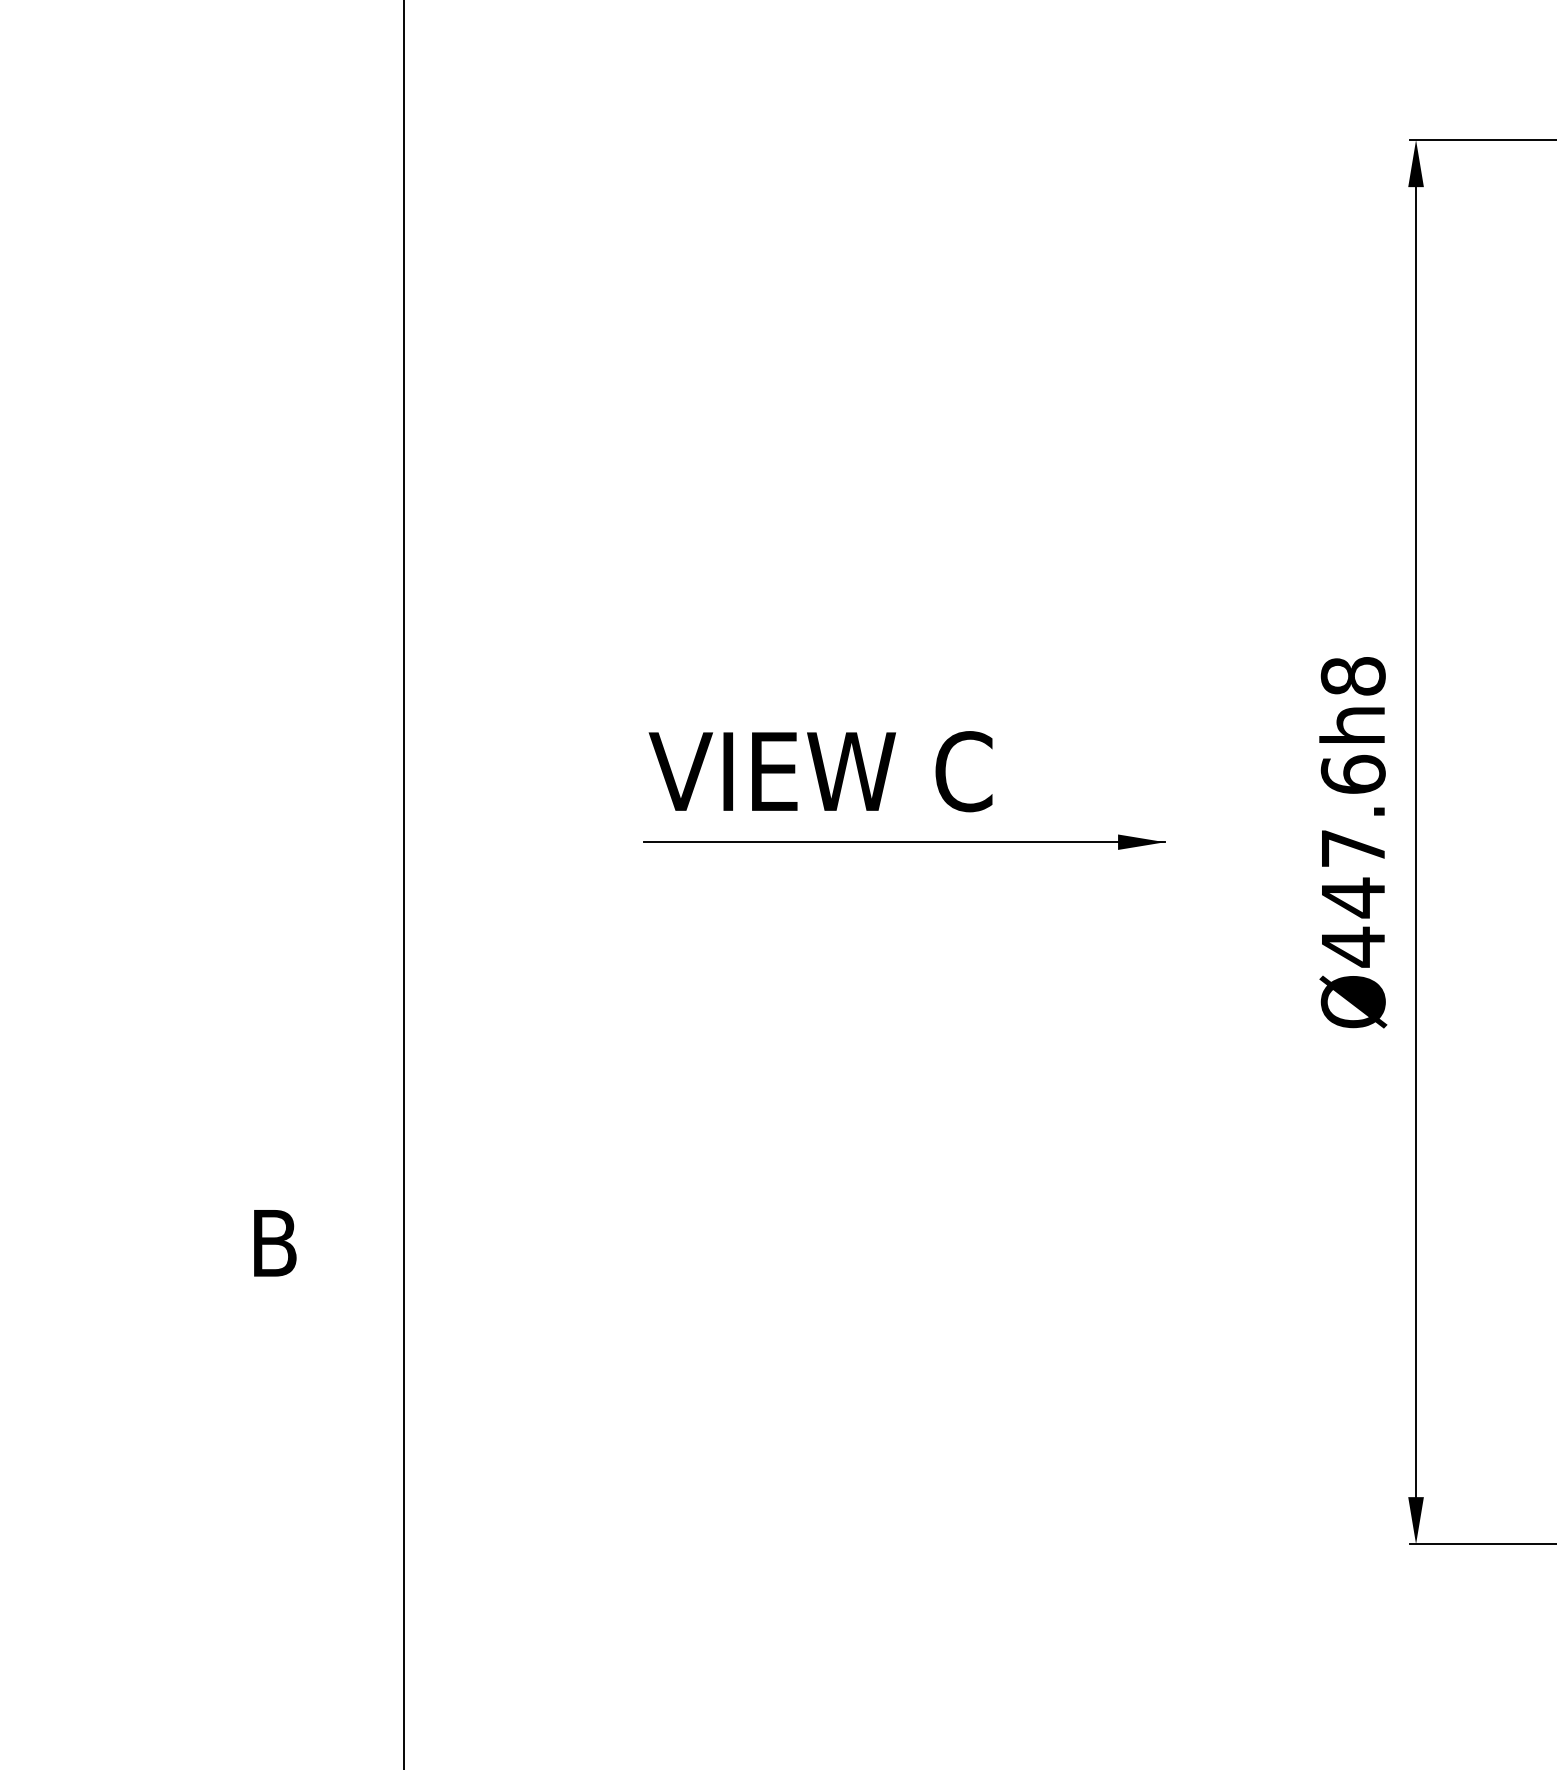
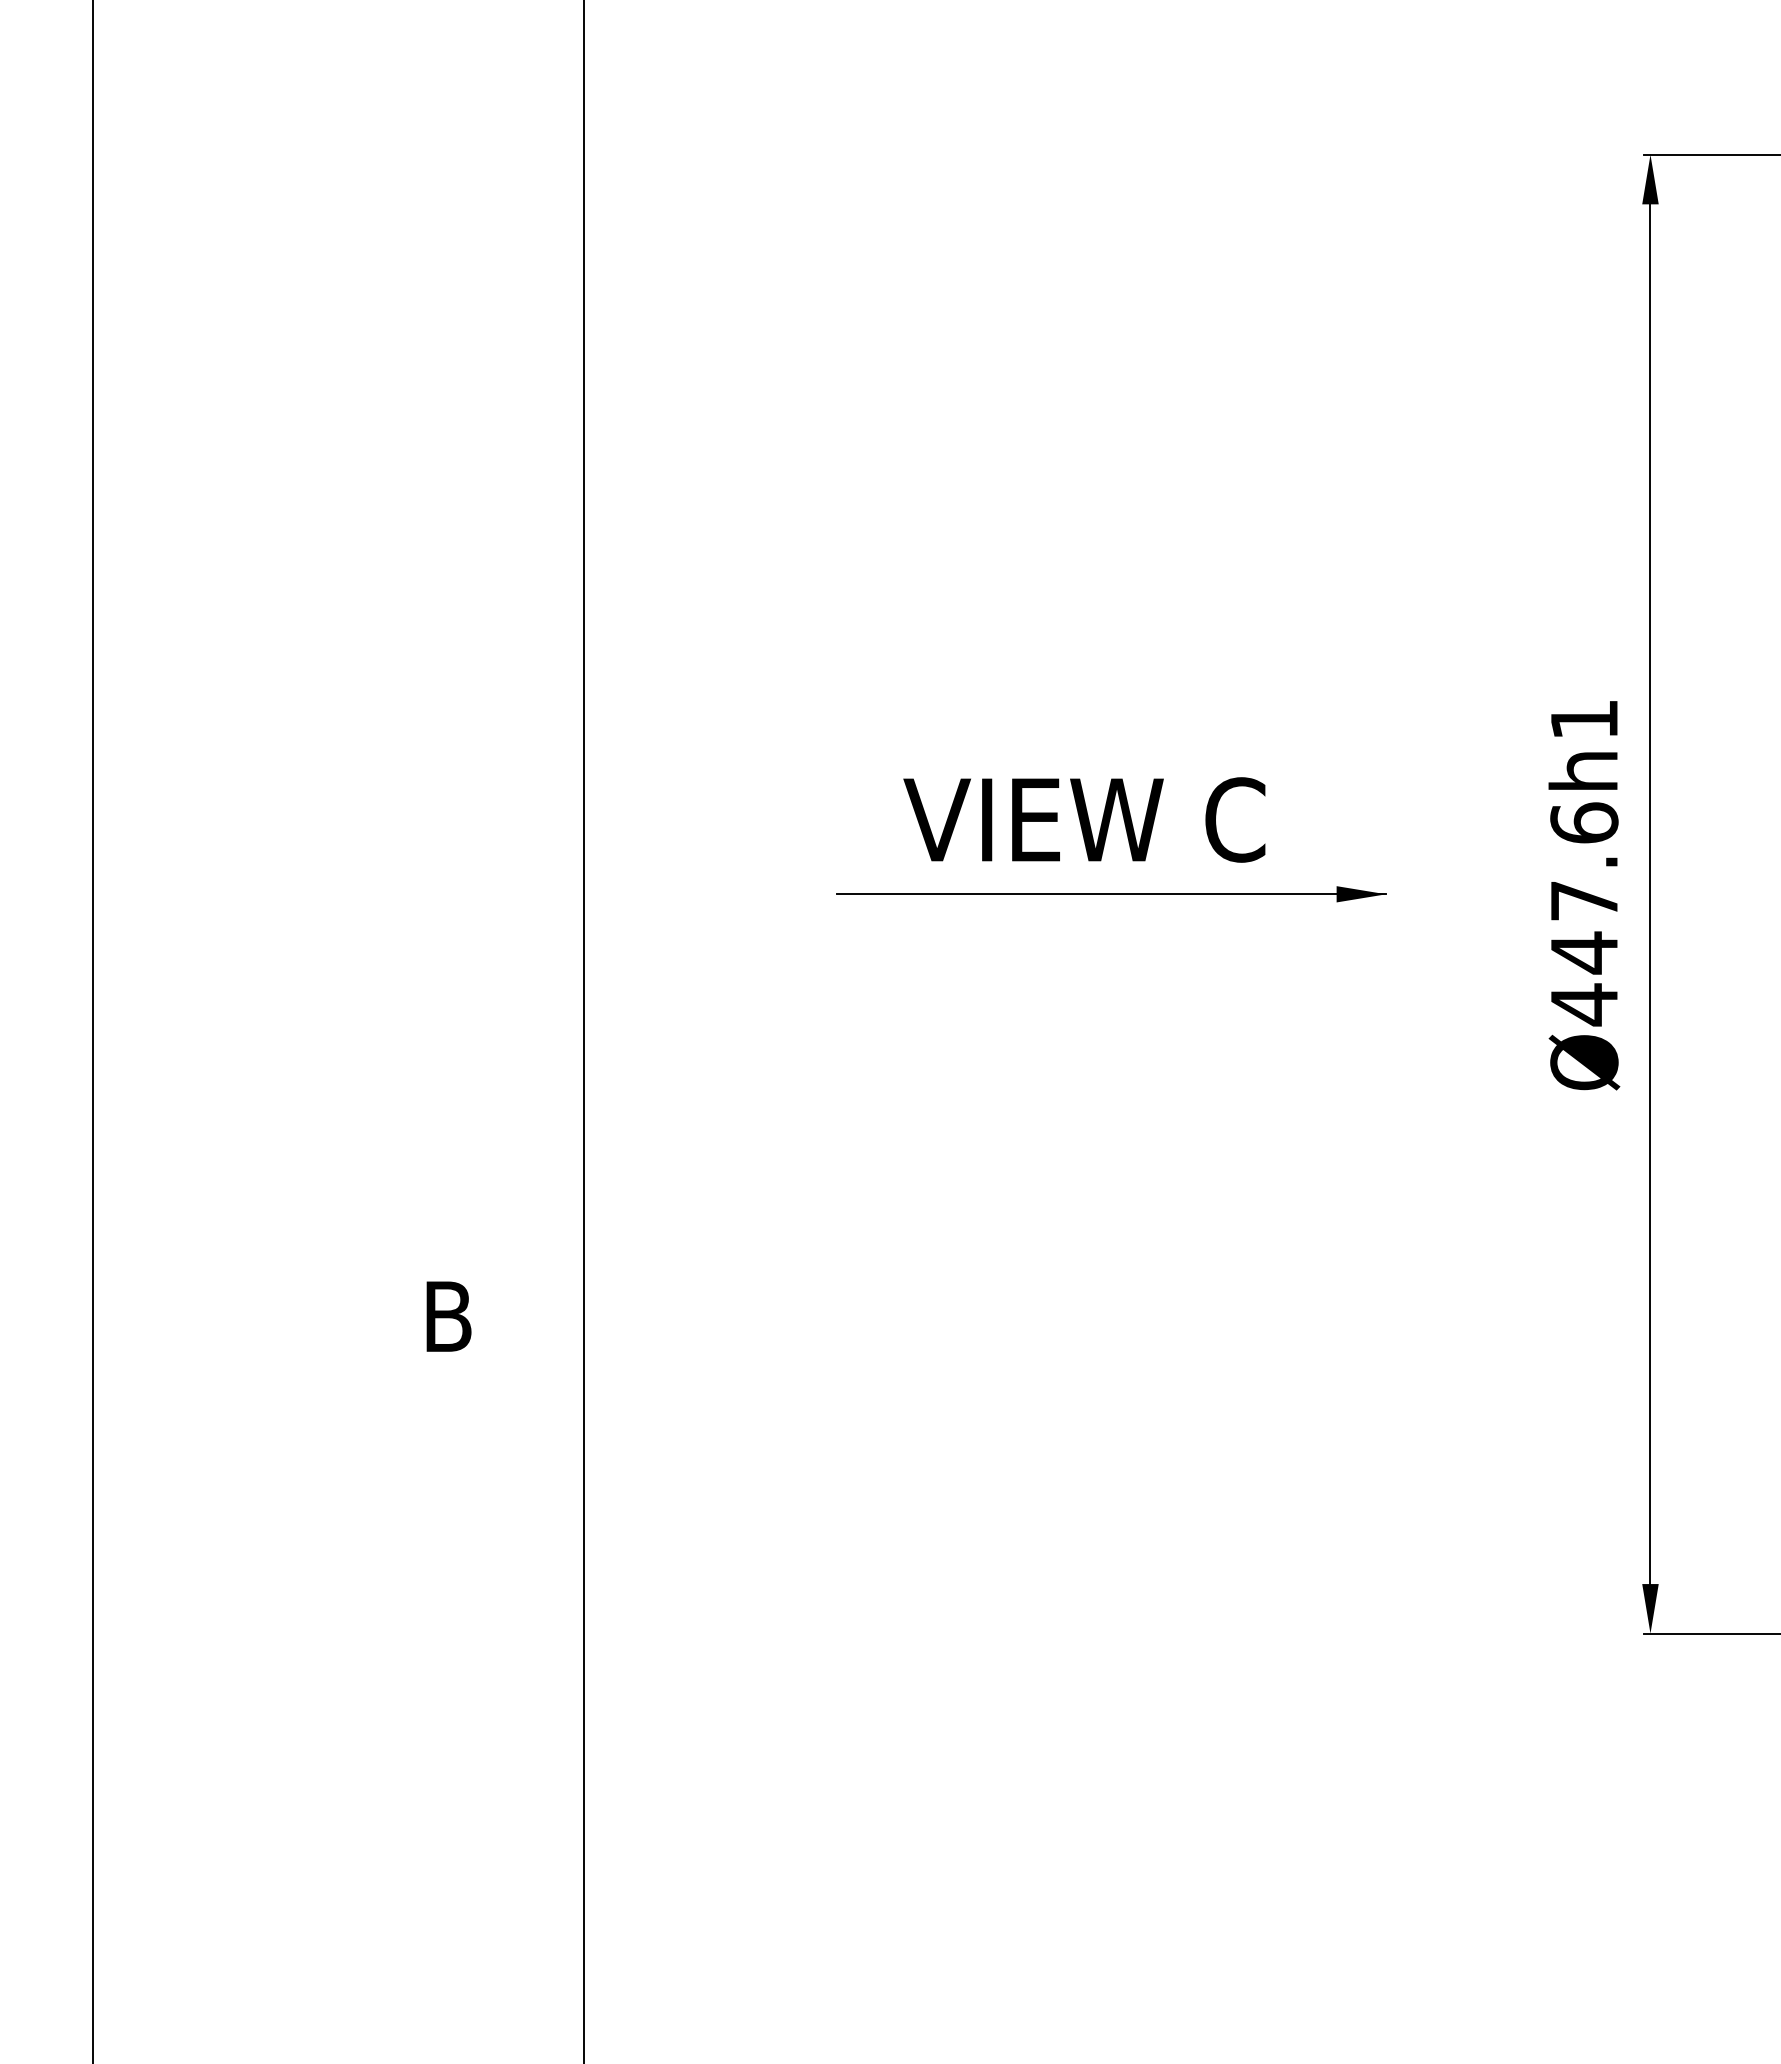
text: (1353, 676) -> (1584, 719), Ø447.6h8 -> Ø447.6h1
text: (820, 771) -> (1084, 819), moved

